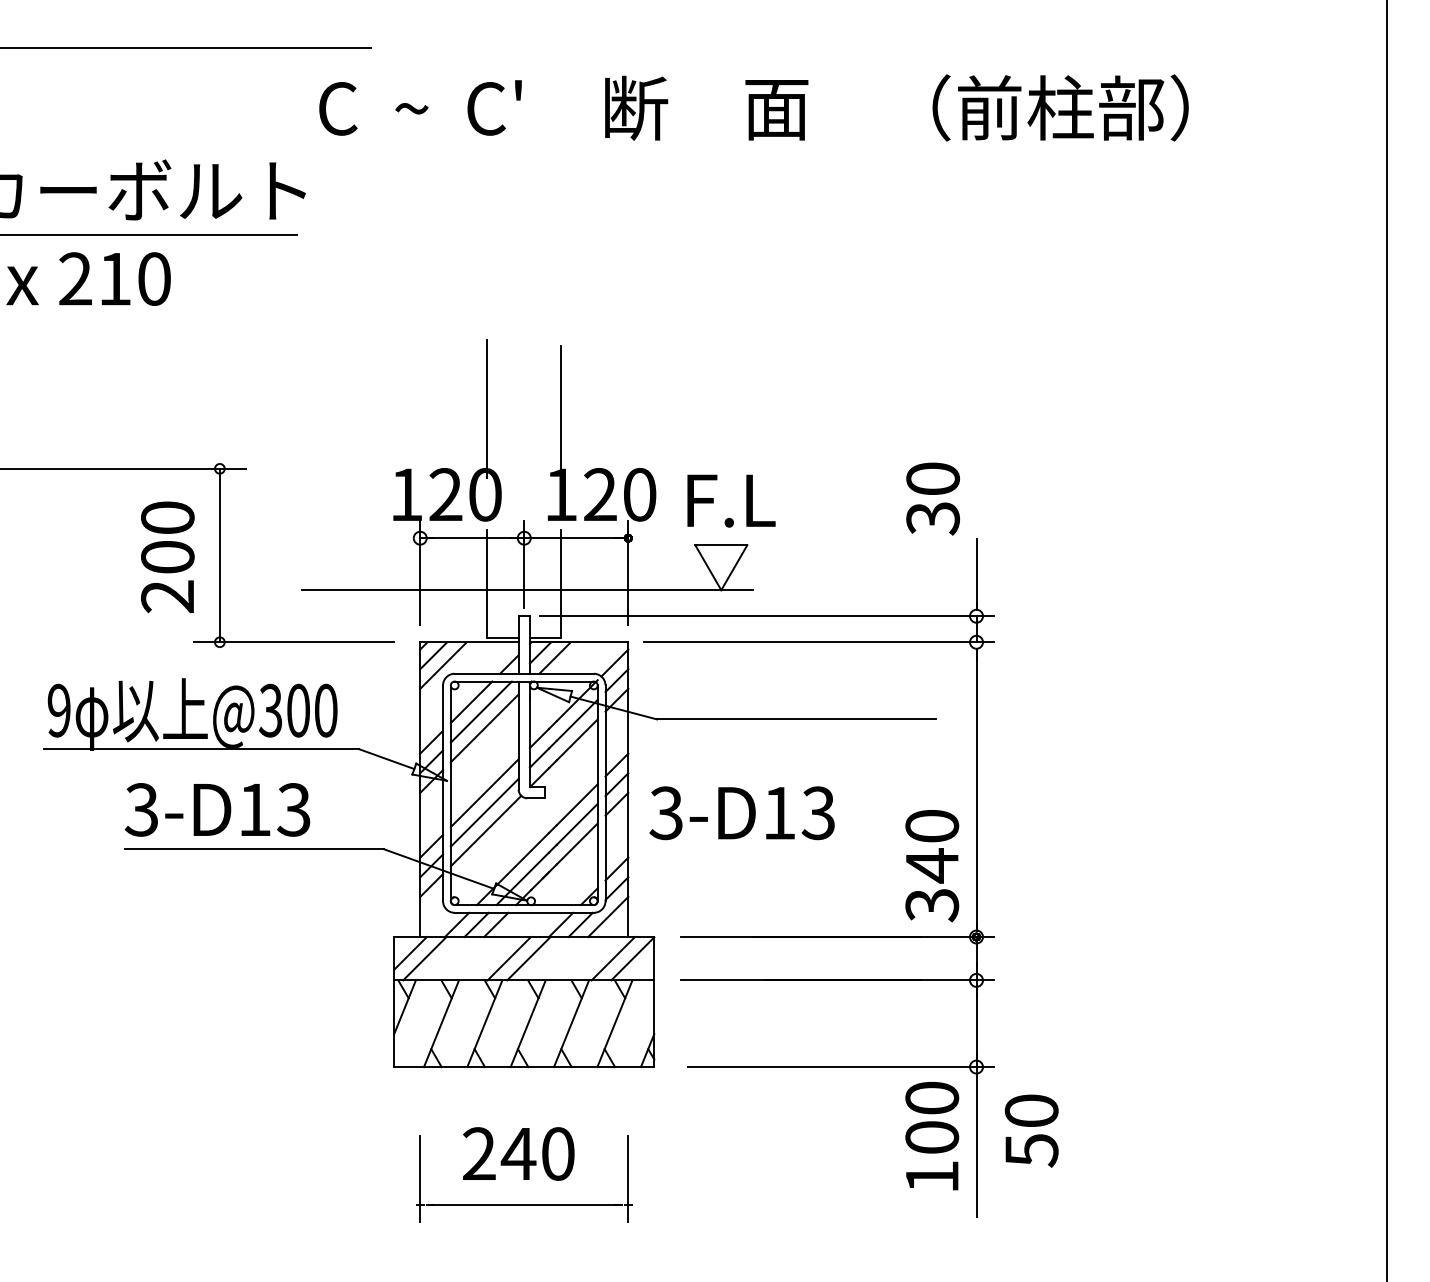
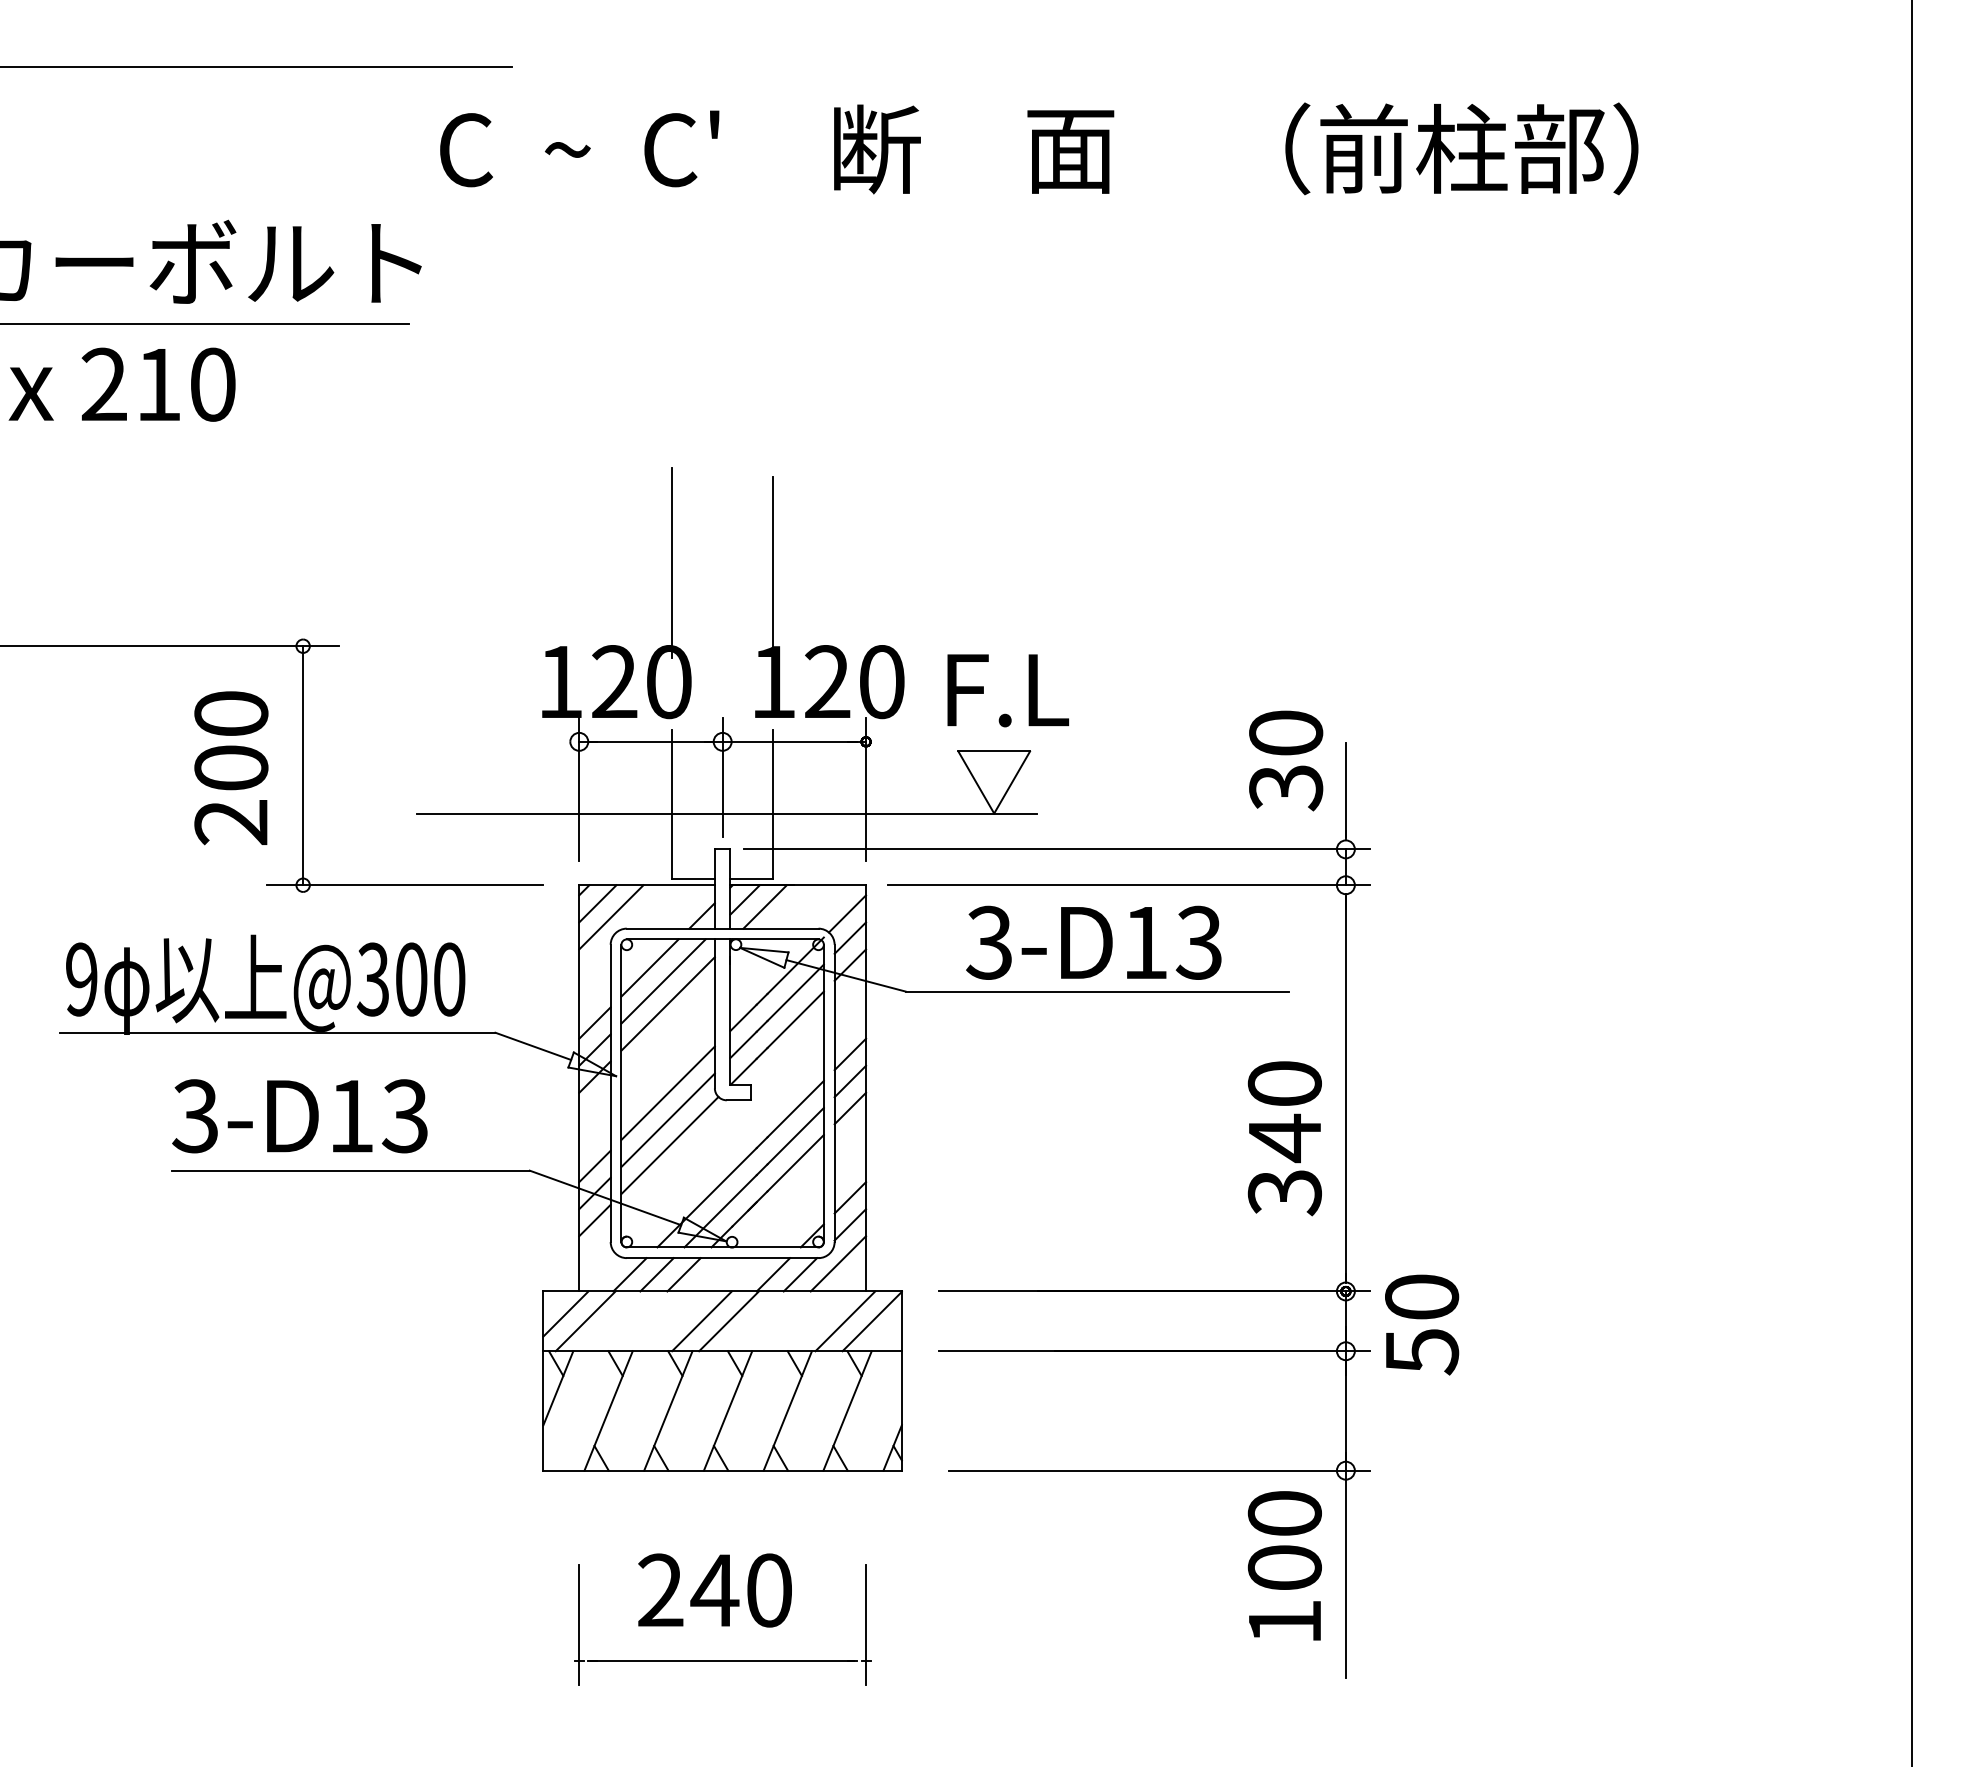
text: (933, 498) -> (1286, 760), moved
text: (741, 812) -> (1093, 942), moved
text: (931, 865) -> (1284, 1138), moved
text: (1032, 1130) -> (1422, 1324), moved

